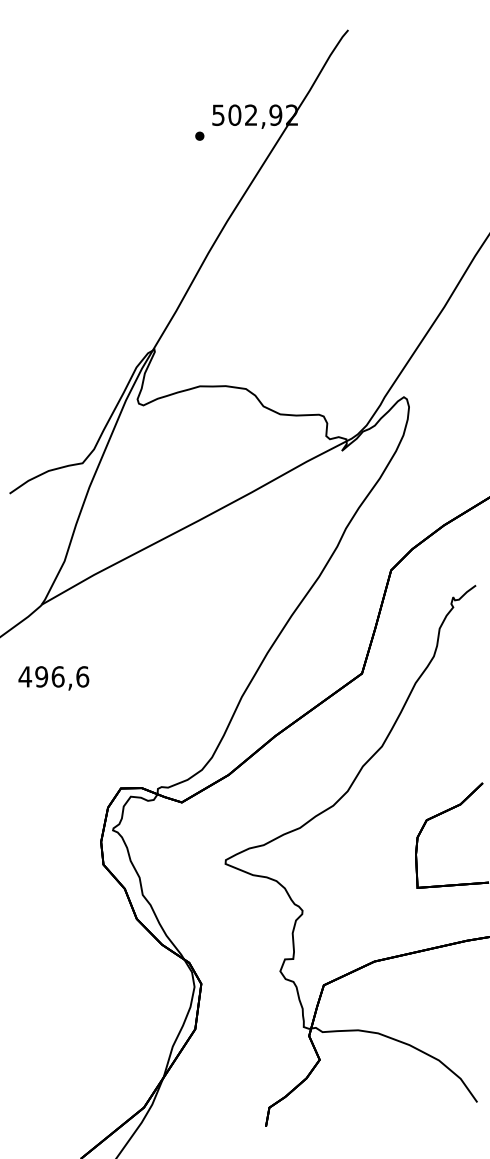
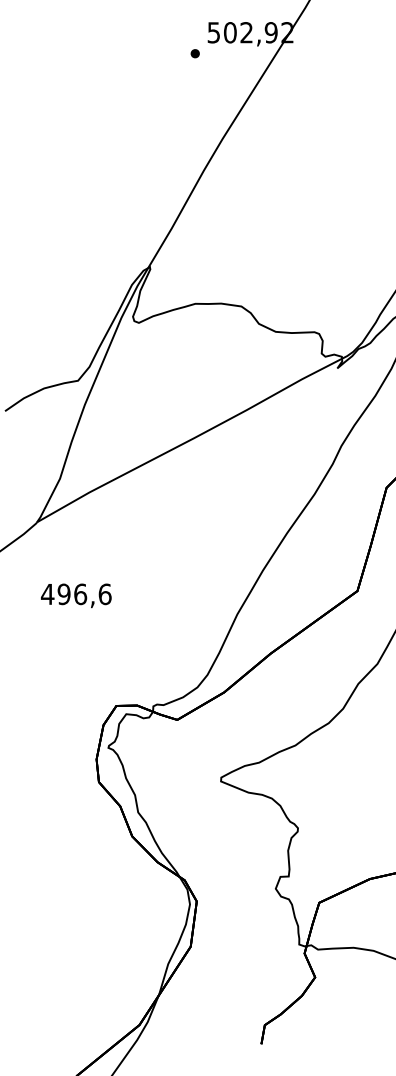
text: (53, 678) -> (75, 595), moved

